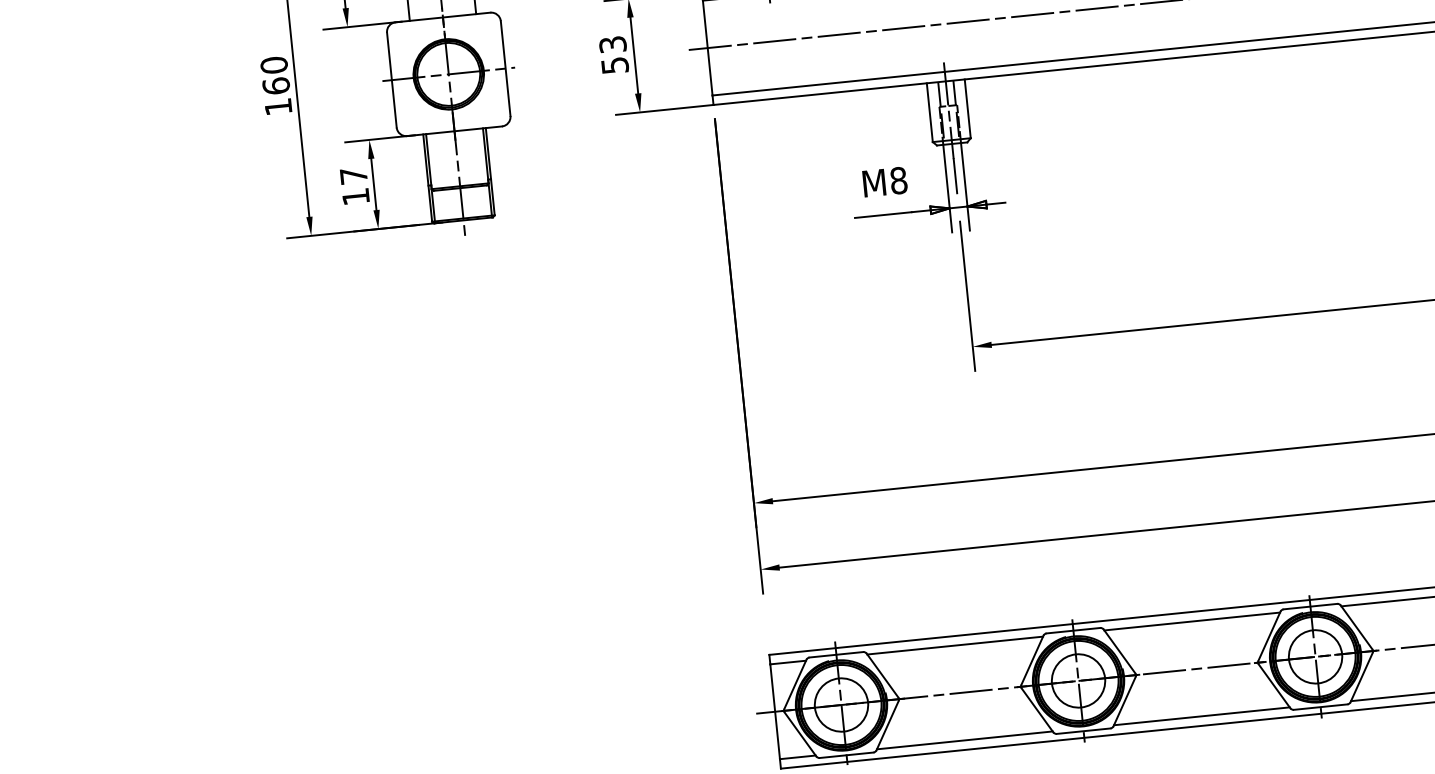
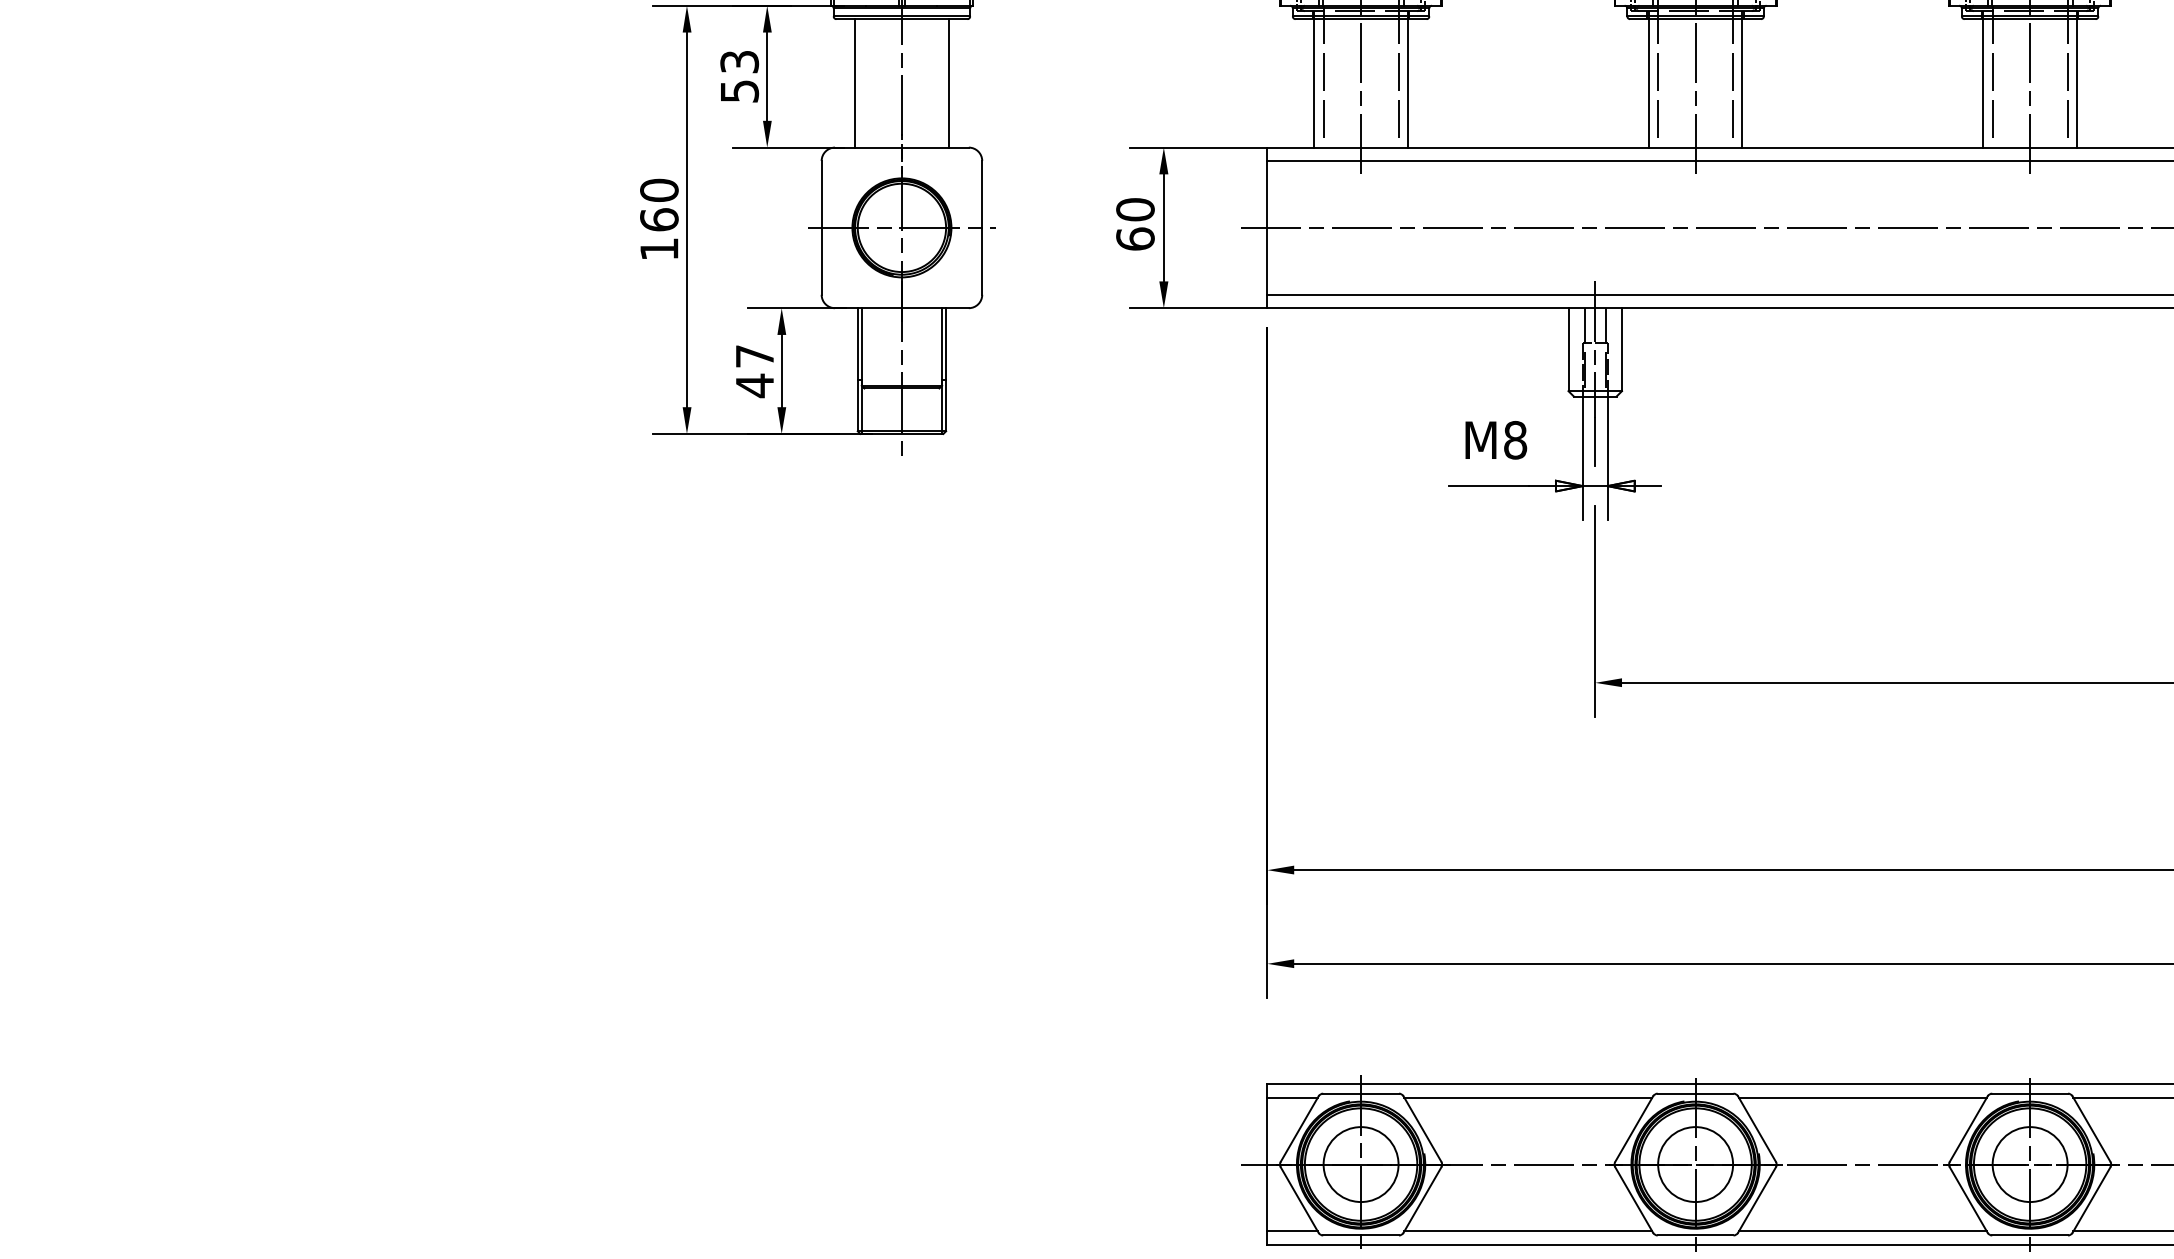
text: (614, 55) -> (1135, 224), 53 -> 60
text: (355, 196) -> (754, 385), 17 -> 47

